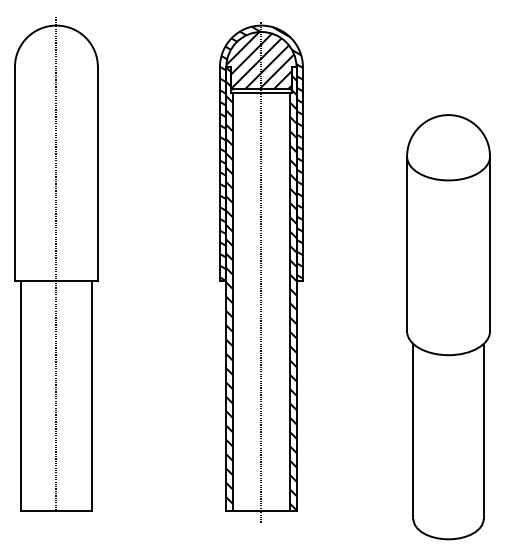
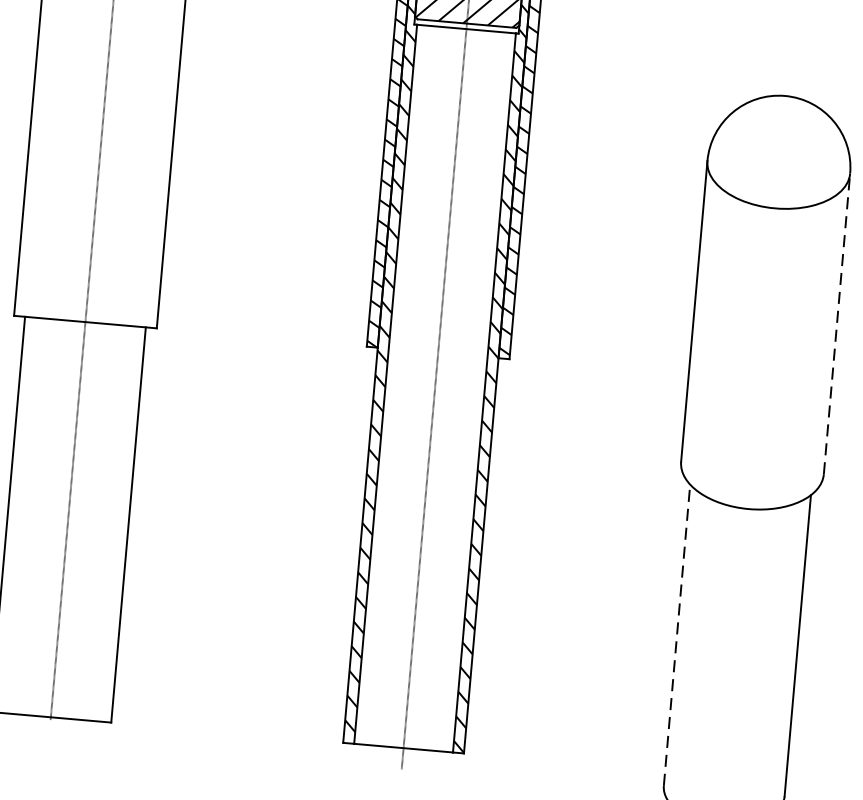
line: (490, 243) -> (837, 323), solid -> dashed
line: (413, 431) -> (677, 635), solid -> dashed

